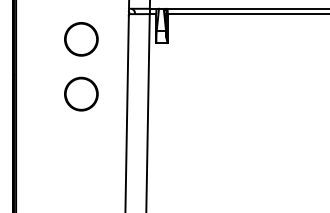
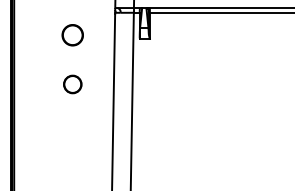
circle: (81, 38) -> (72, 34), size x0.7
part: (81, 94) -> (72, 84), size x0.6

